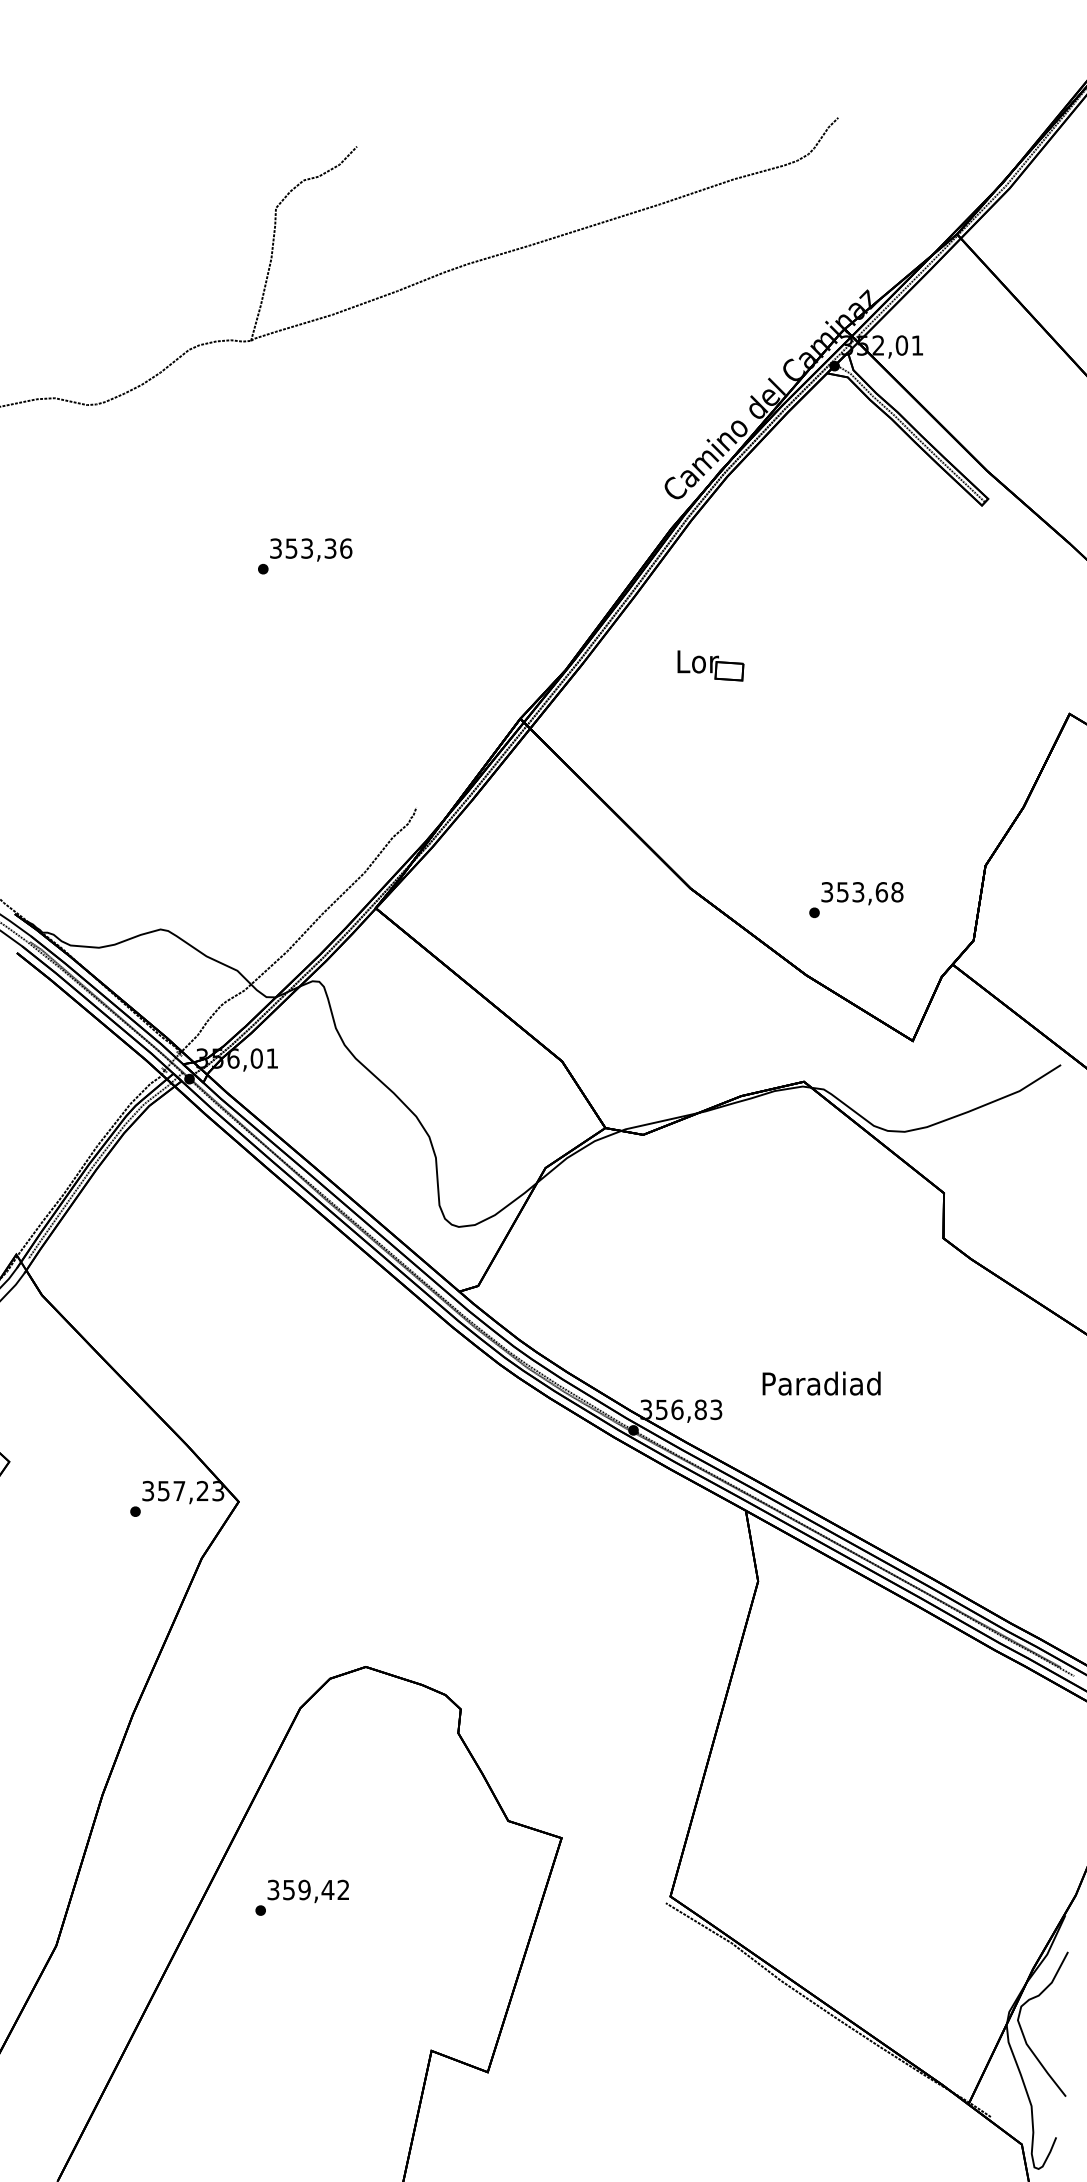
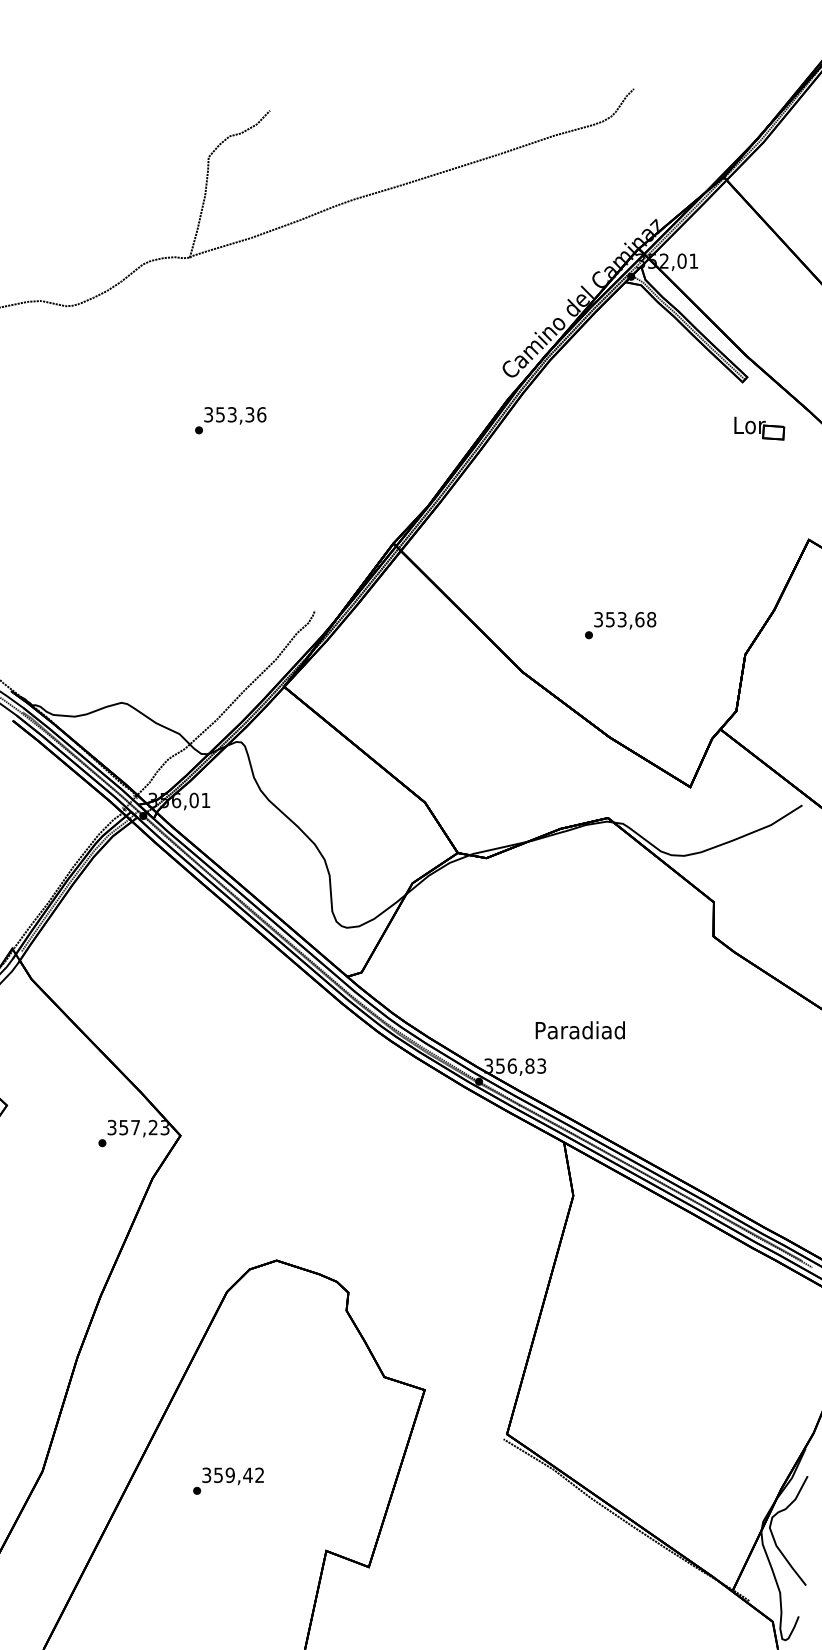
part: (710, 665) -> (759, 428), moved
text: (856, 899) -> (620, 625), moved
text: (820, 1383) -> (579, 1030), moved
text: (302, 1896) -> (228, 1480), moved

